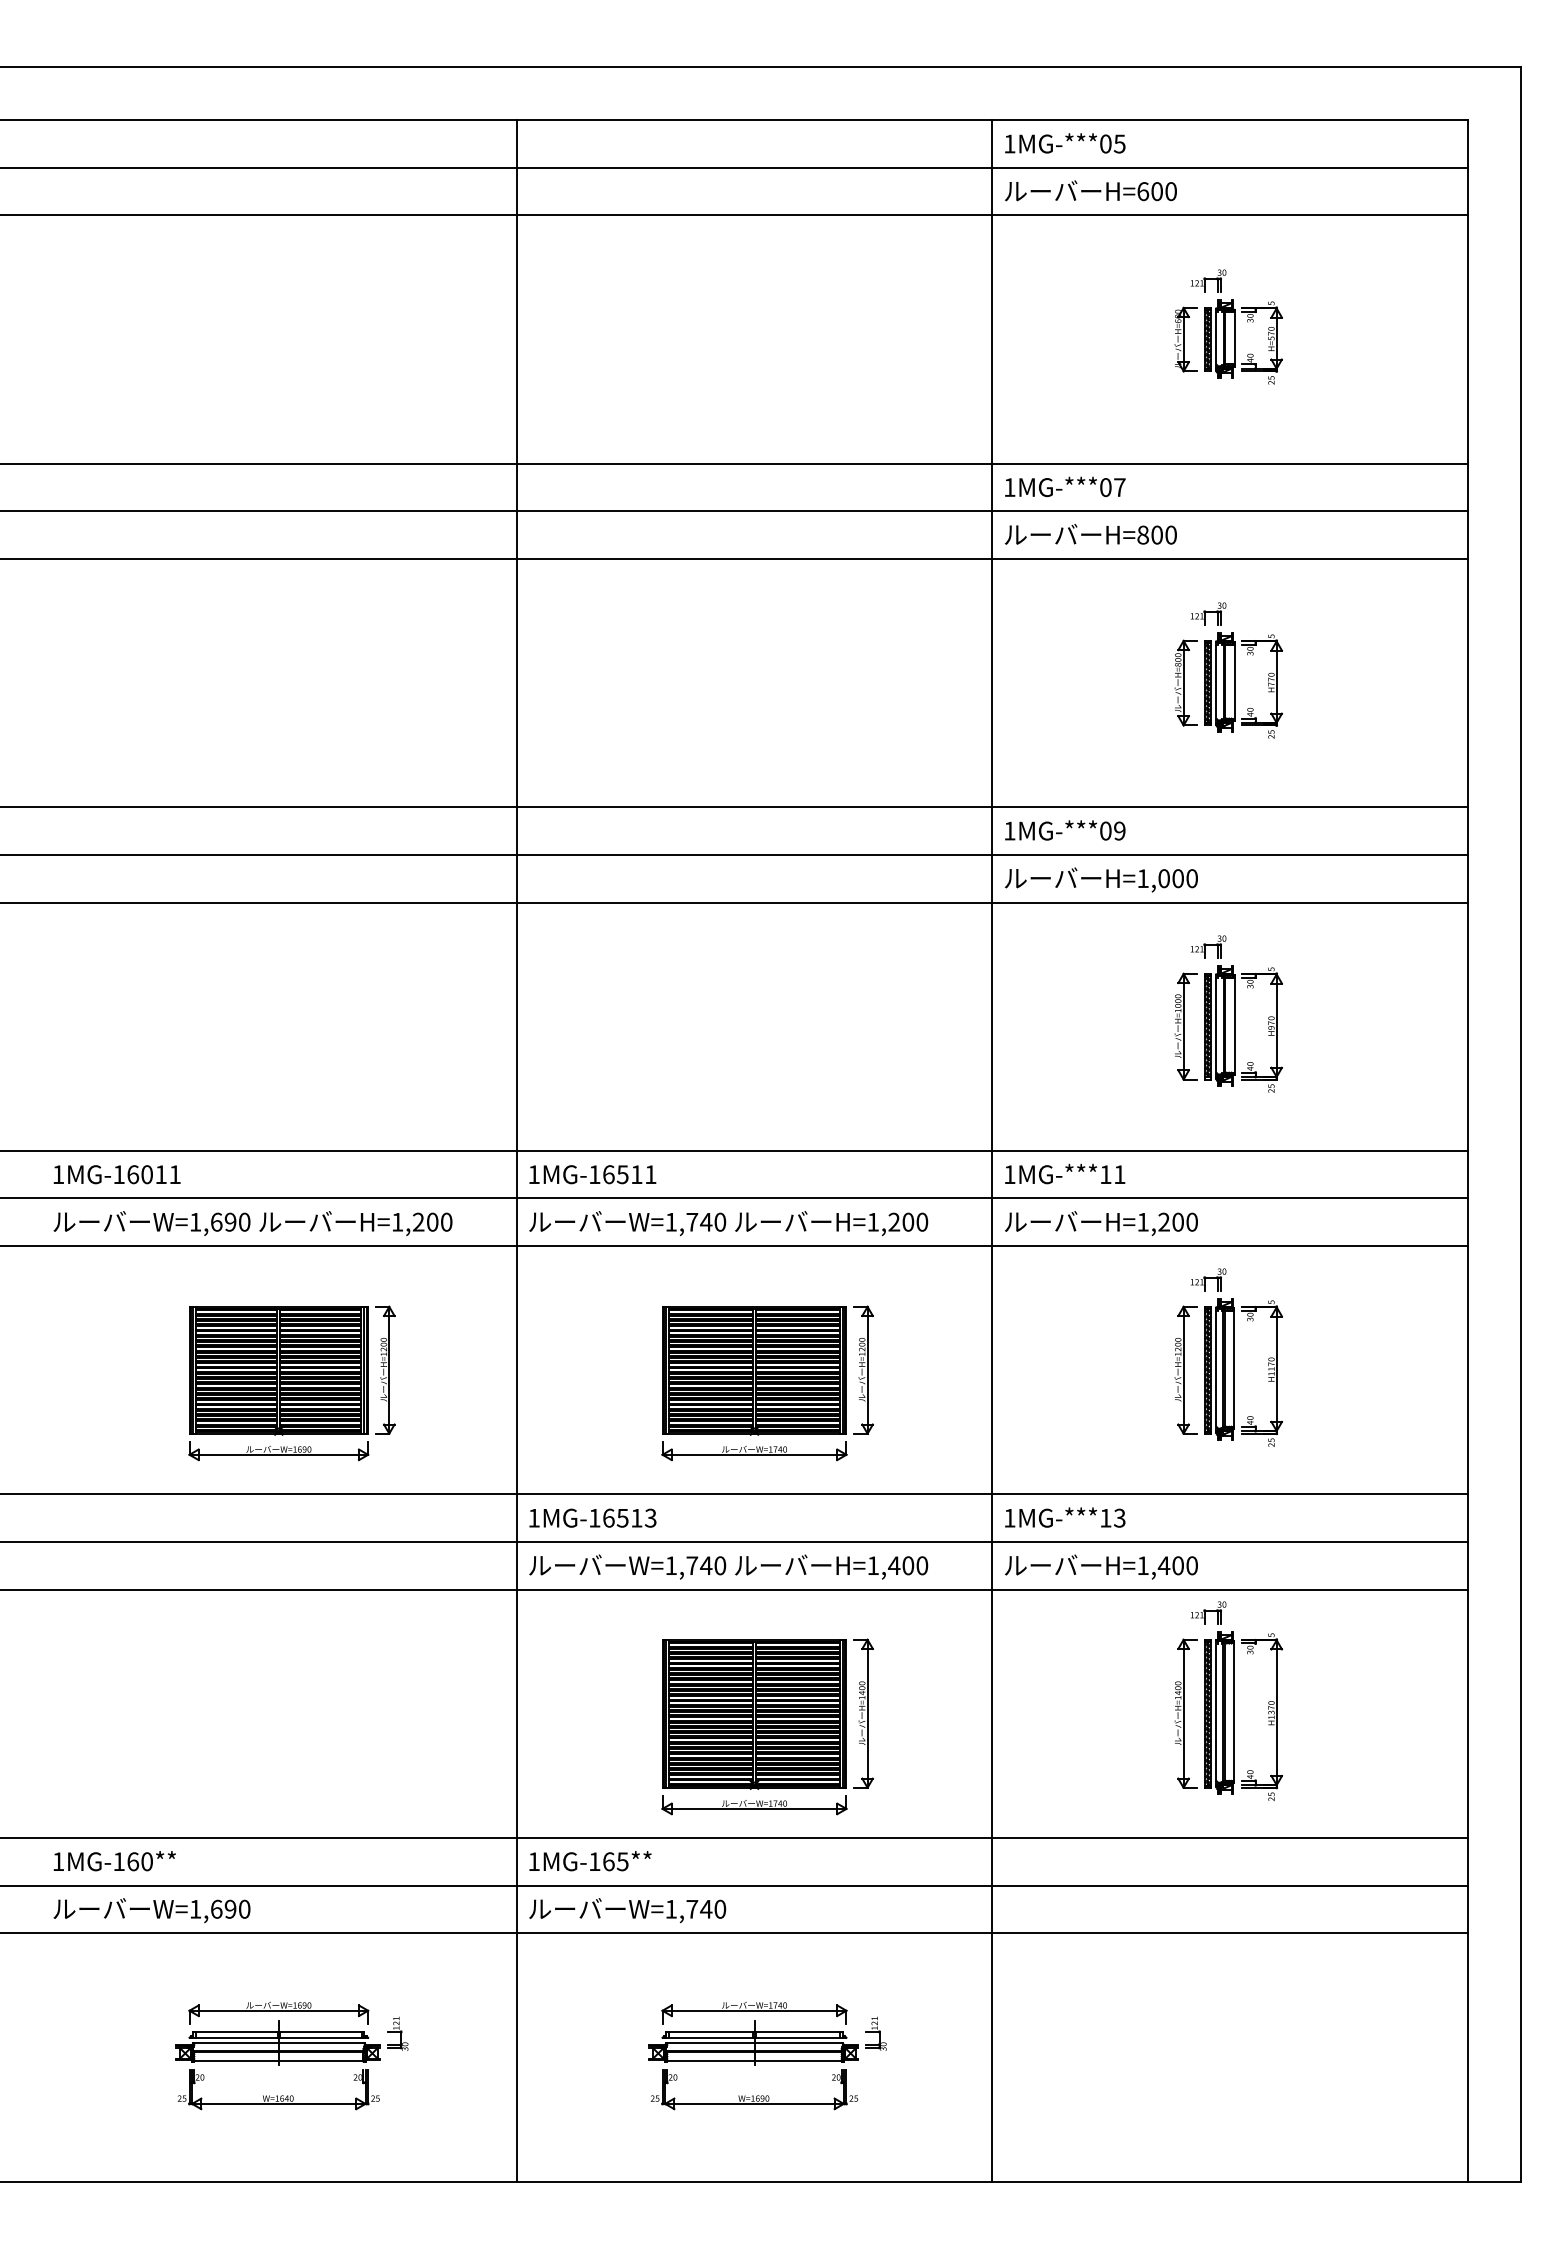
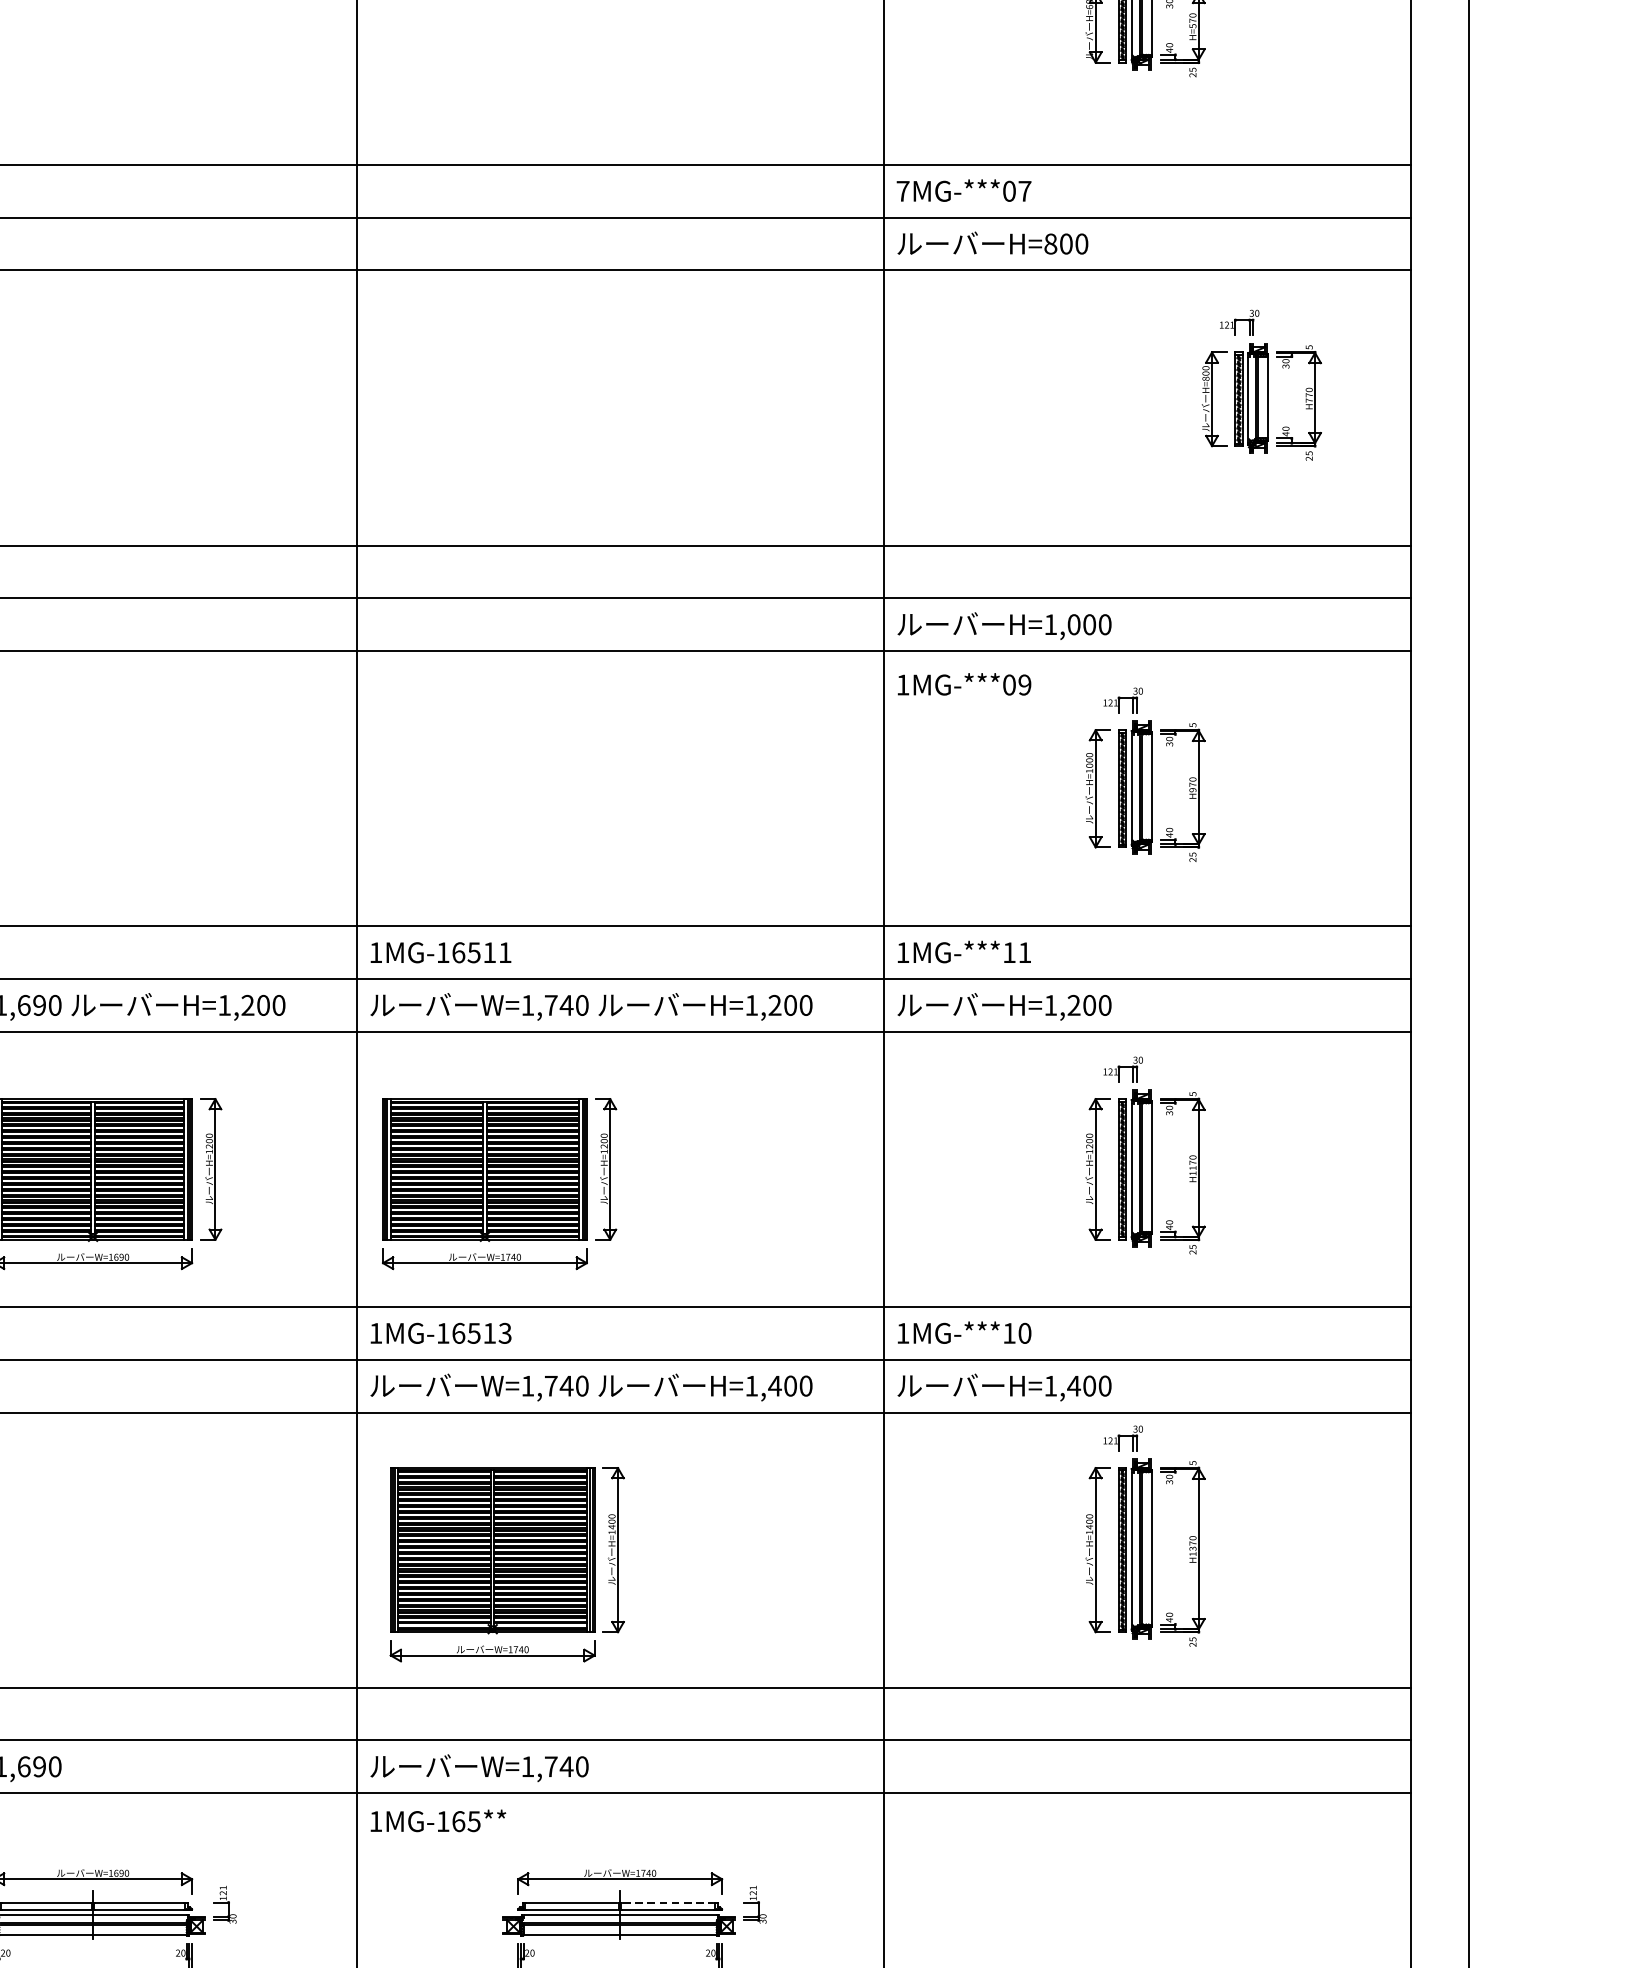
text: (1009, 487) -> (902, 191), 1MG-***07 -> 7MG-***07
part: (1228, 670) -> (1261, 385), moved
text: (1065, 830) -> (964, 684), moved
part: (767, 1383) -> (499, 1184), moved
text: (1119, 1517) -> (1024, 1332), 1MG-***13 -> 1MG-***10
part: (767, 1726) -> (507, 1564), moved
text: (590, 1861) -> (438, 1821), moved
line: (797, 2031) -> (667, 1902), solid -> dashed

